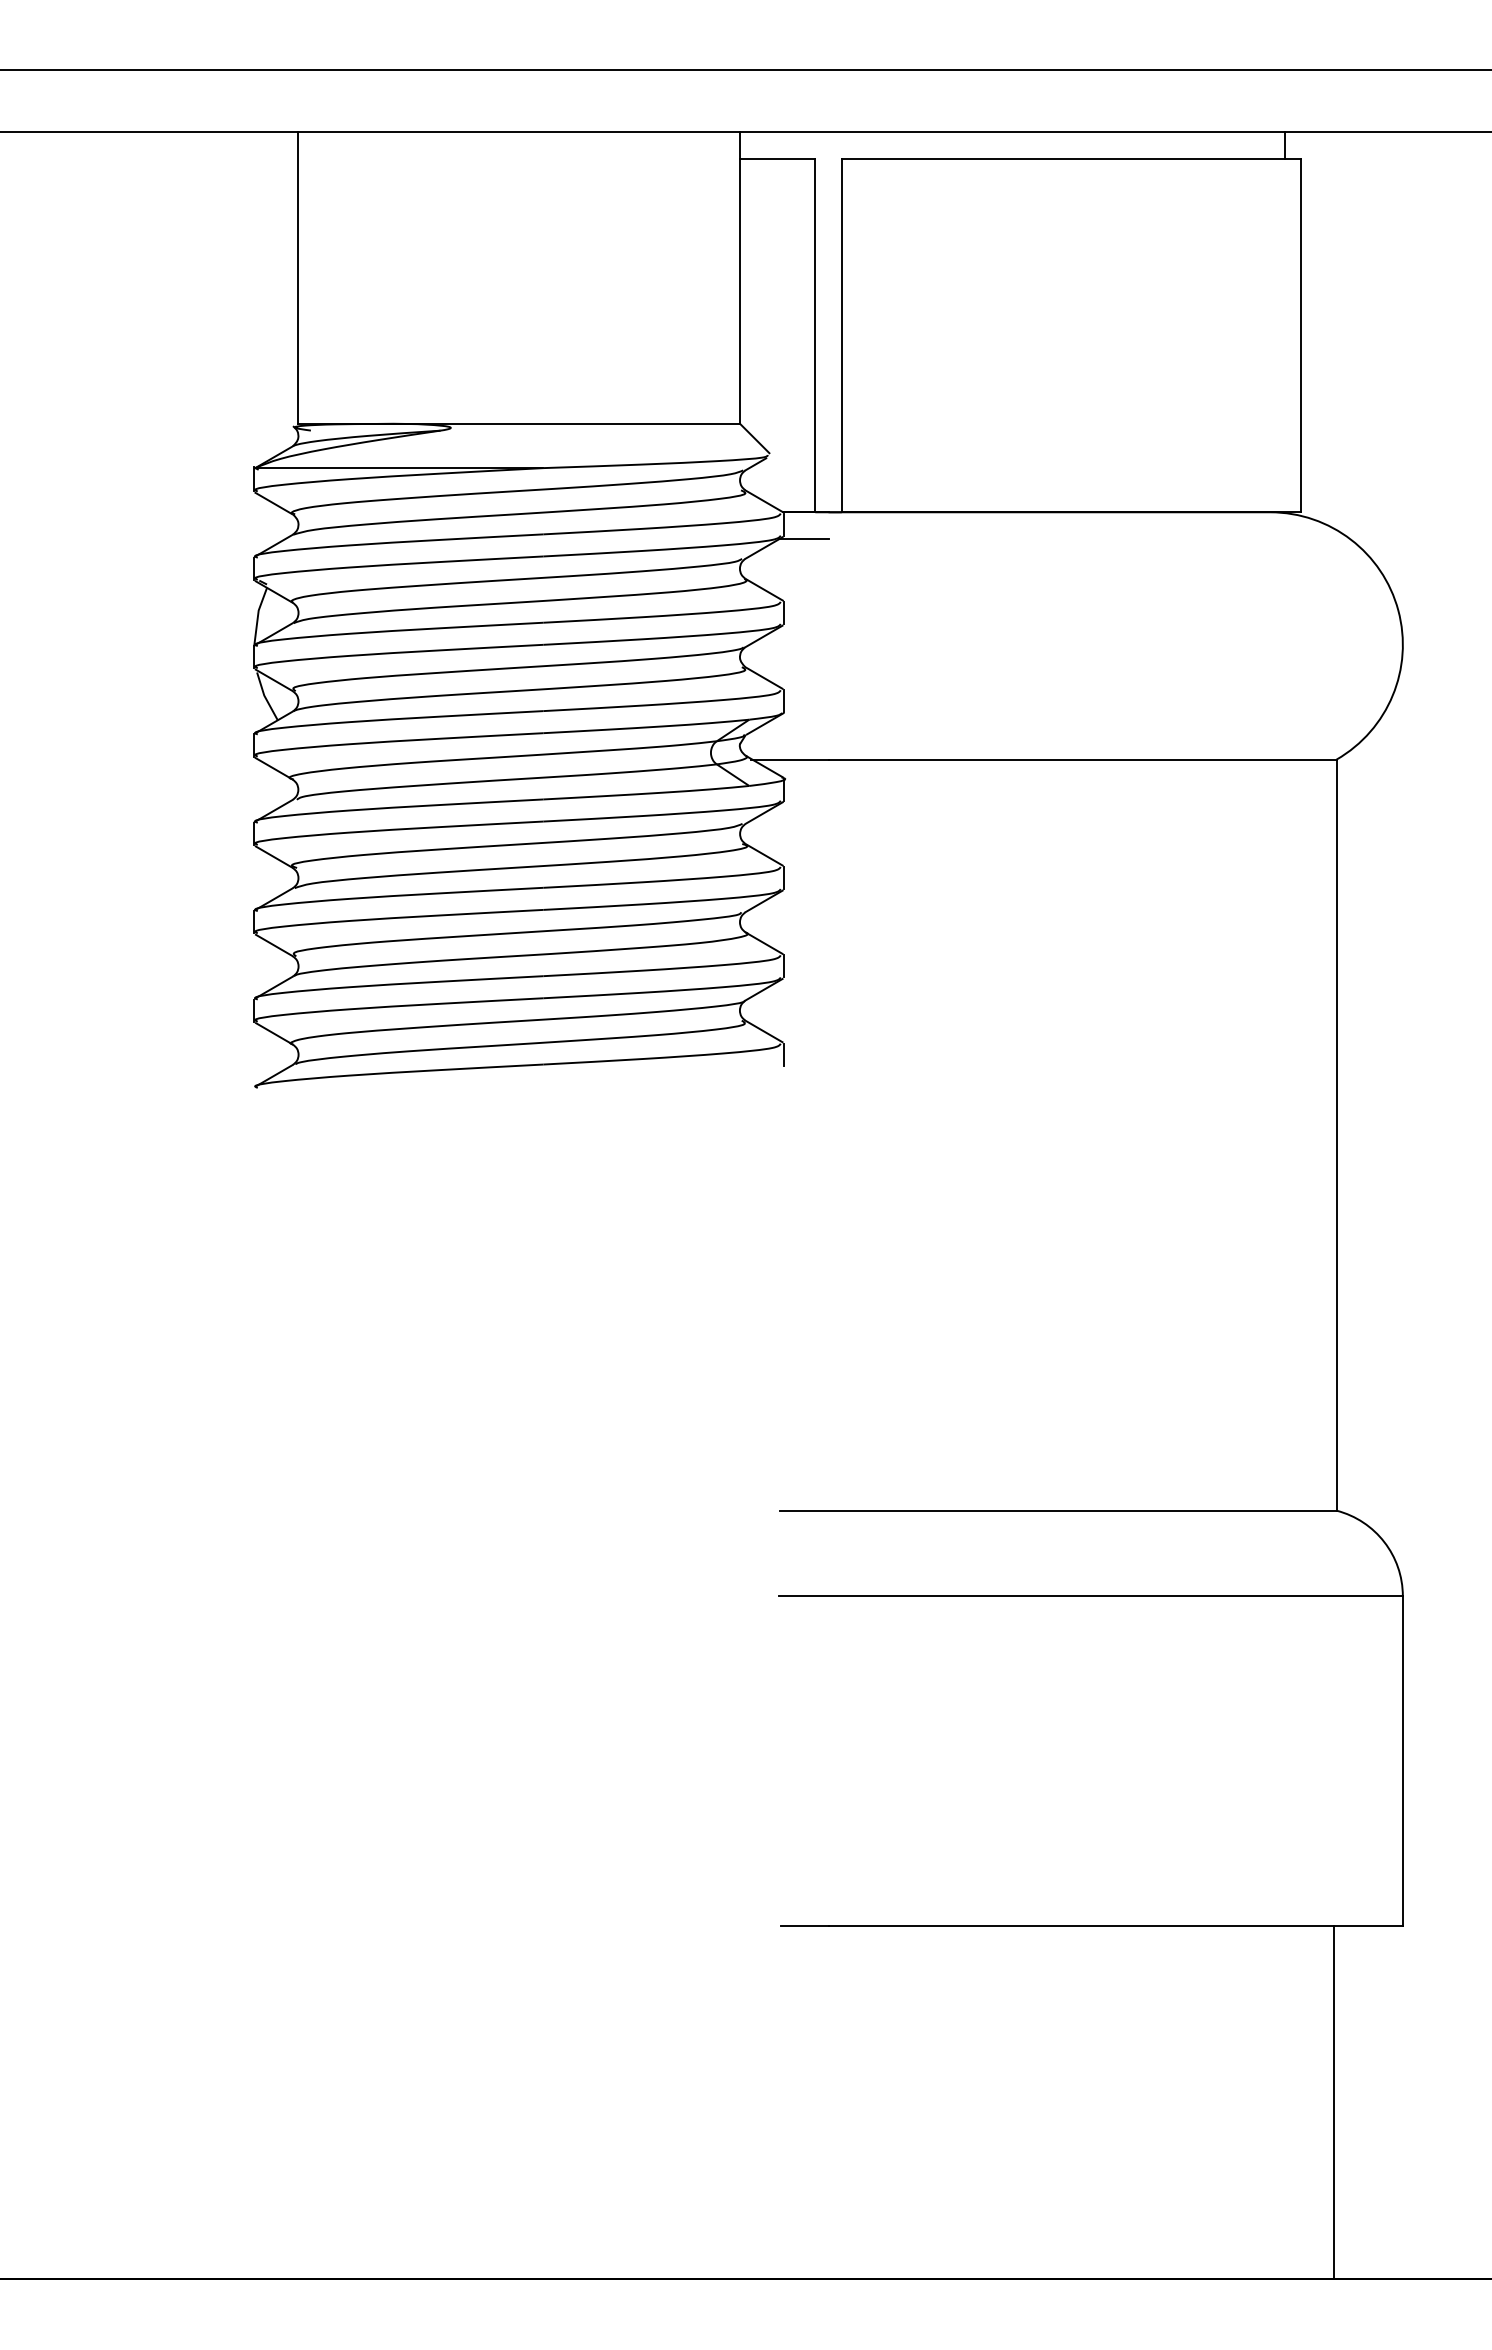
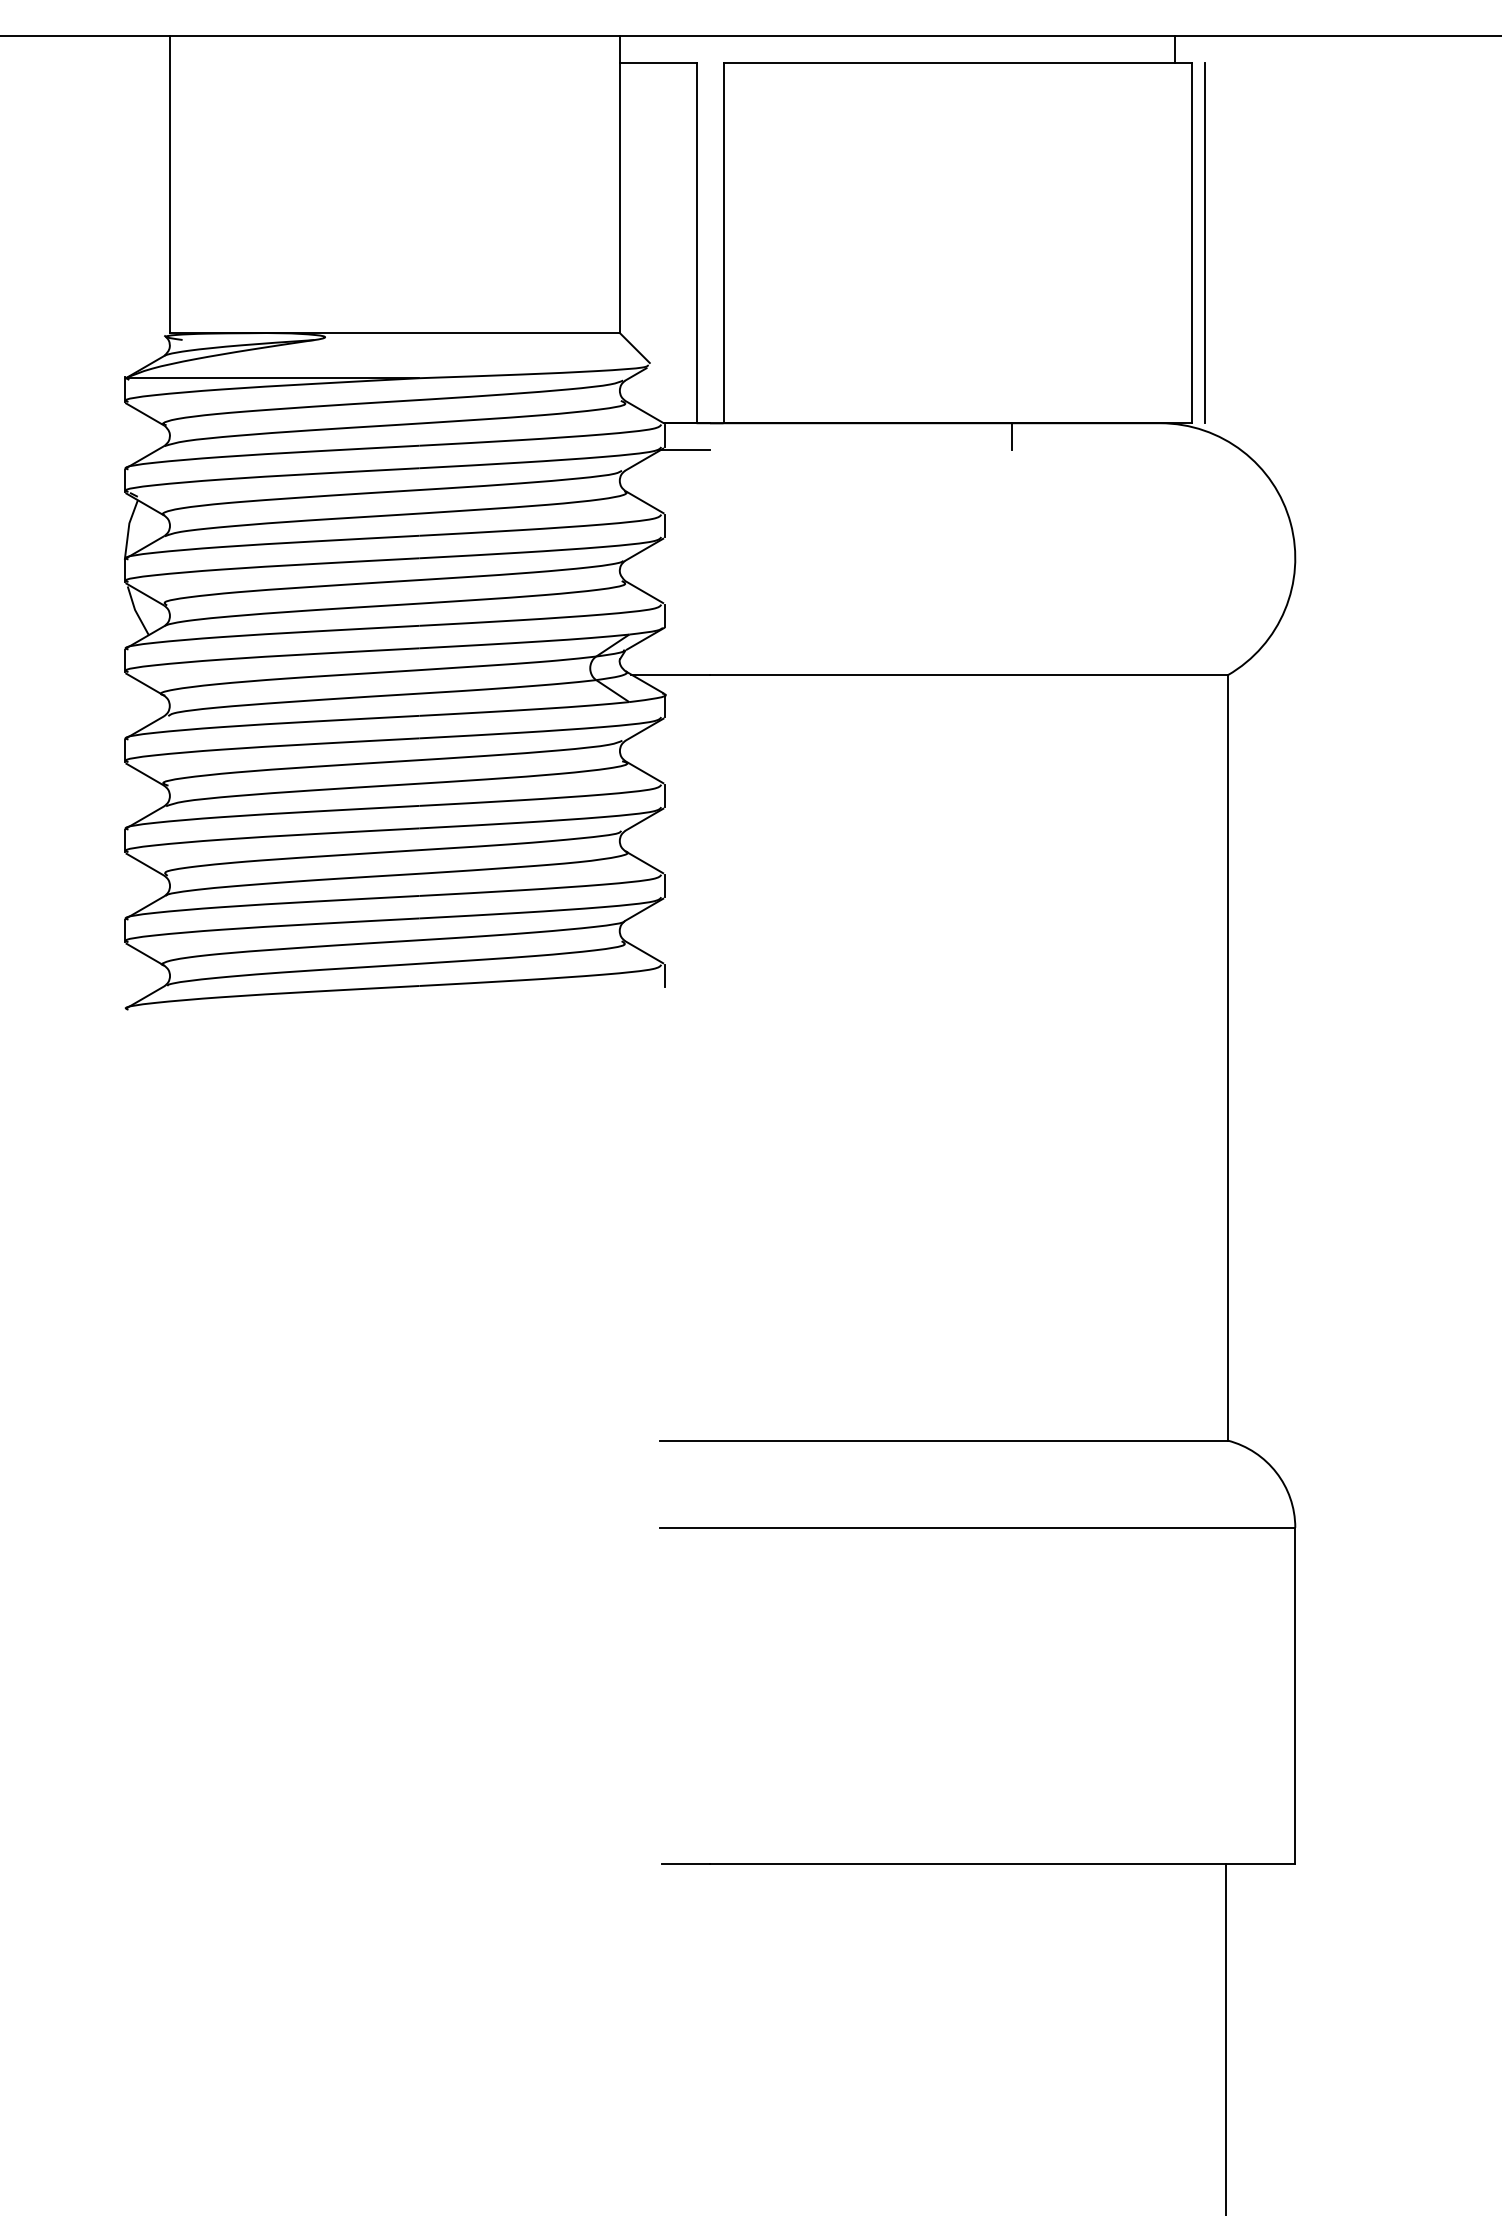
line: (1314, 335) -> (1205, 243), added
line: (1124, 525) -> (1011, 436), added

